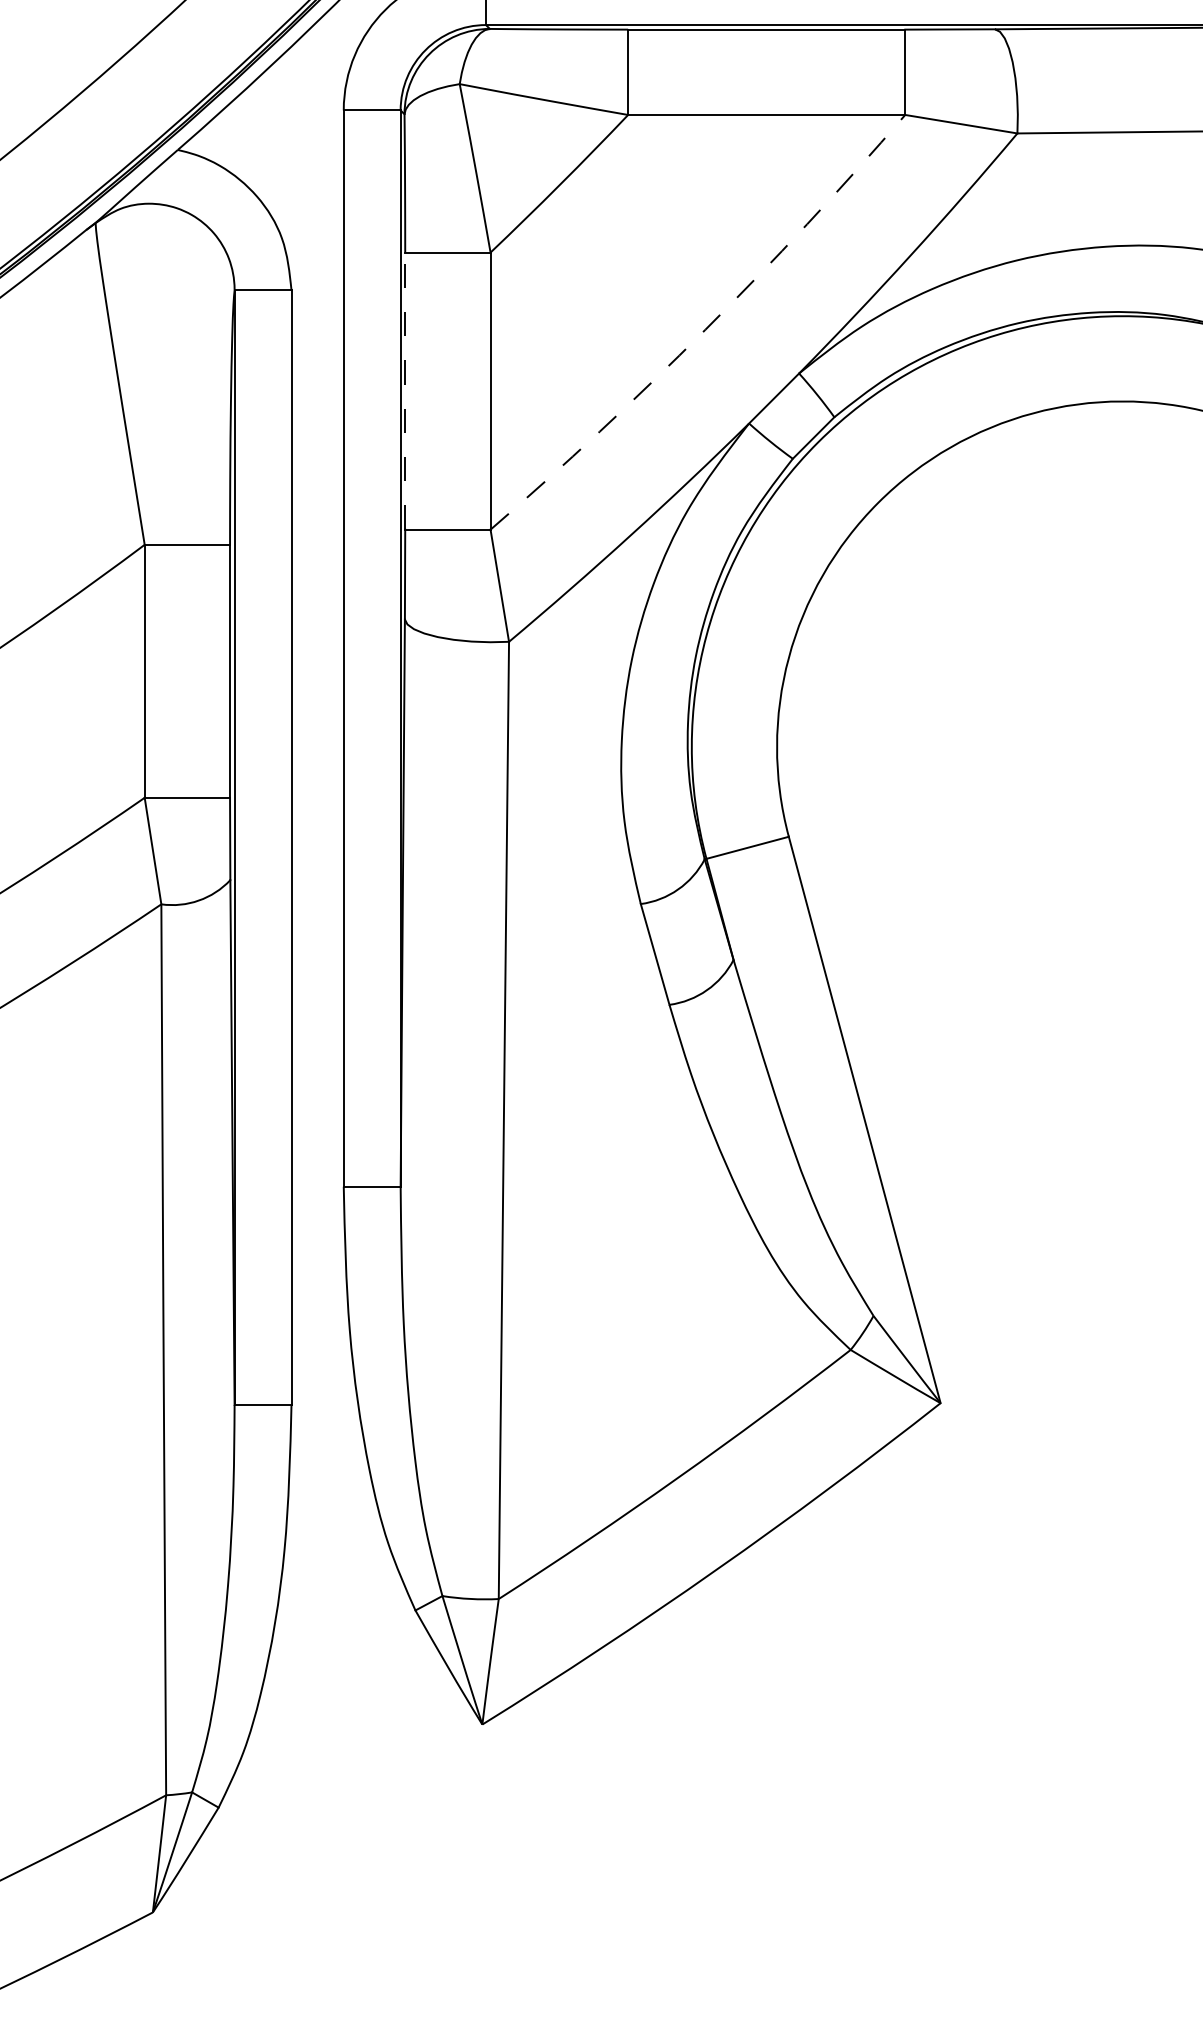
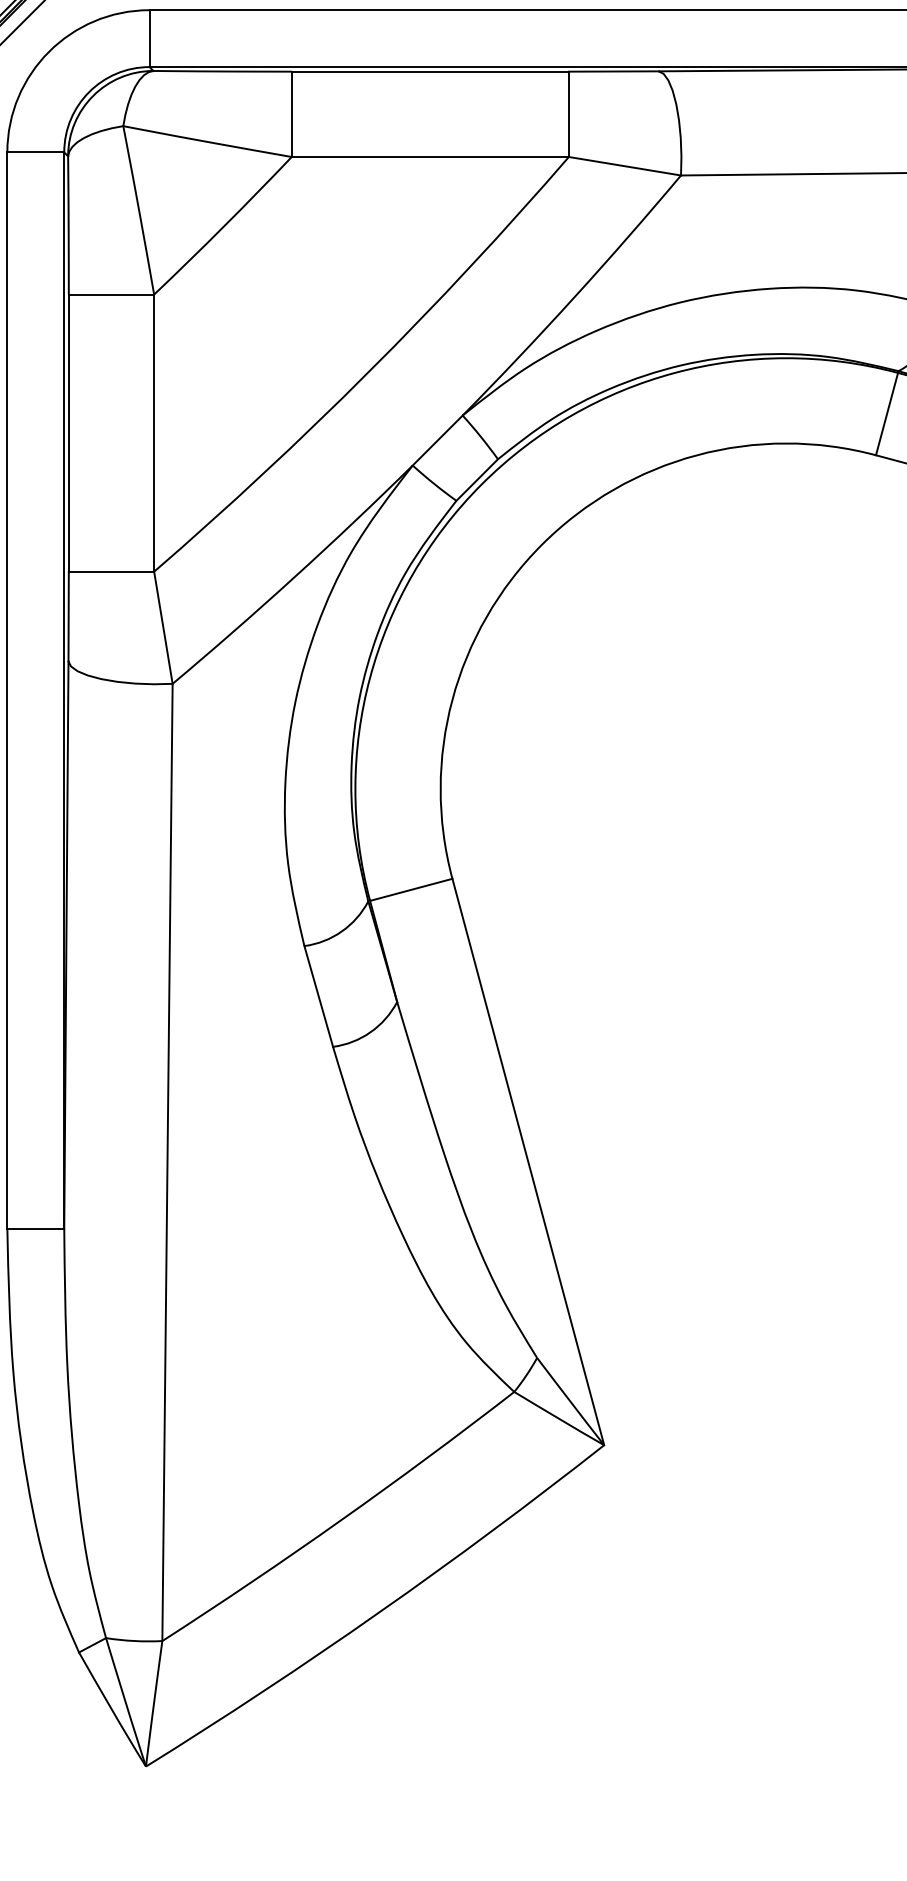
arc: (705, 329) -> (369, 371), dashed -> solid
line: (405, 391) -> (69, 433), dashed -> solid

